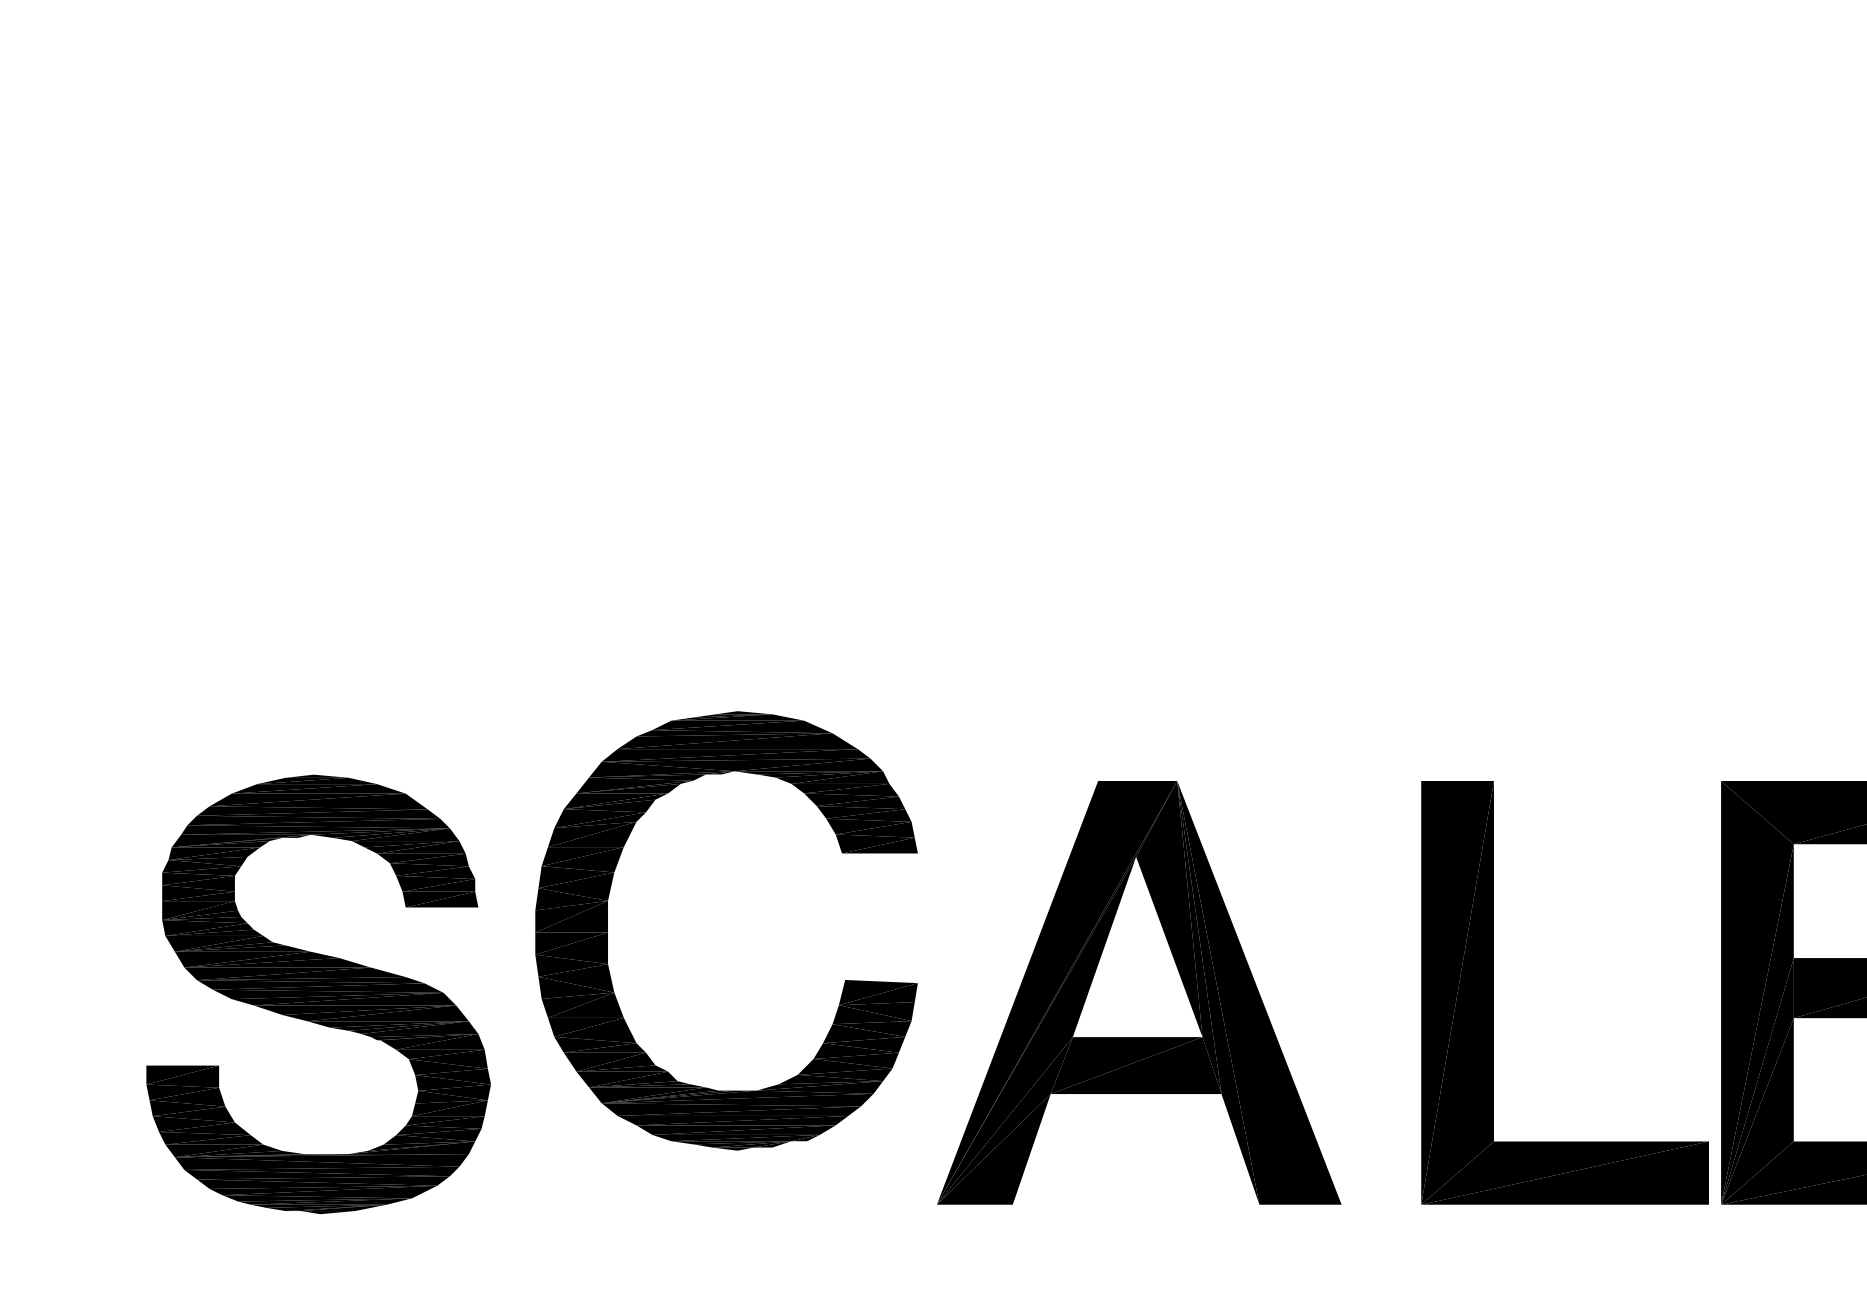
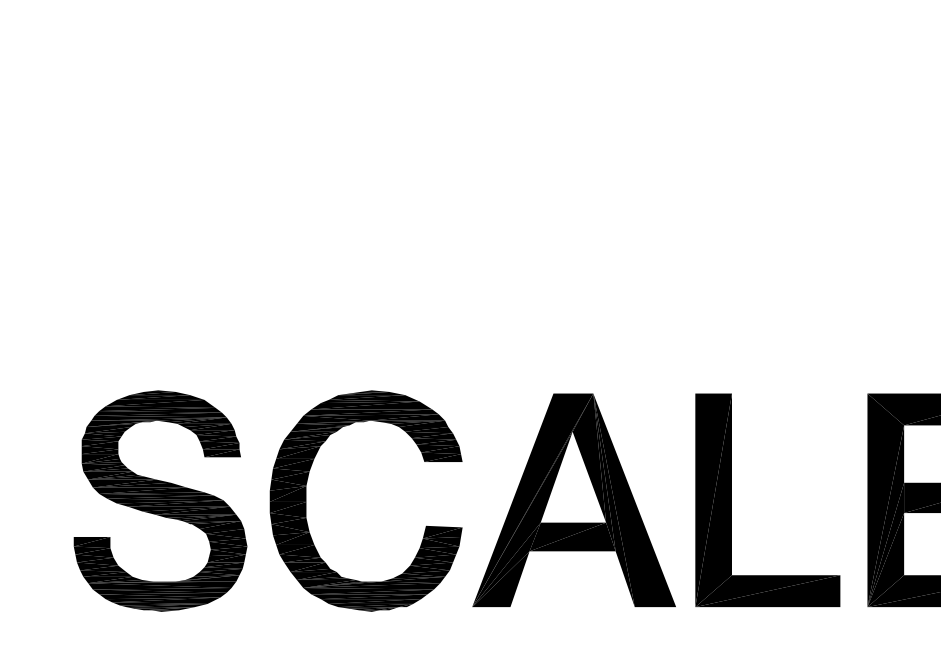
part: (608, 929) -> (306, 500), moved
part: (1492, 991) -> (731, 499), moved

